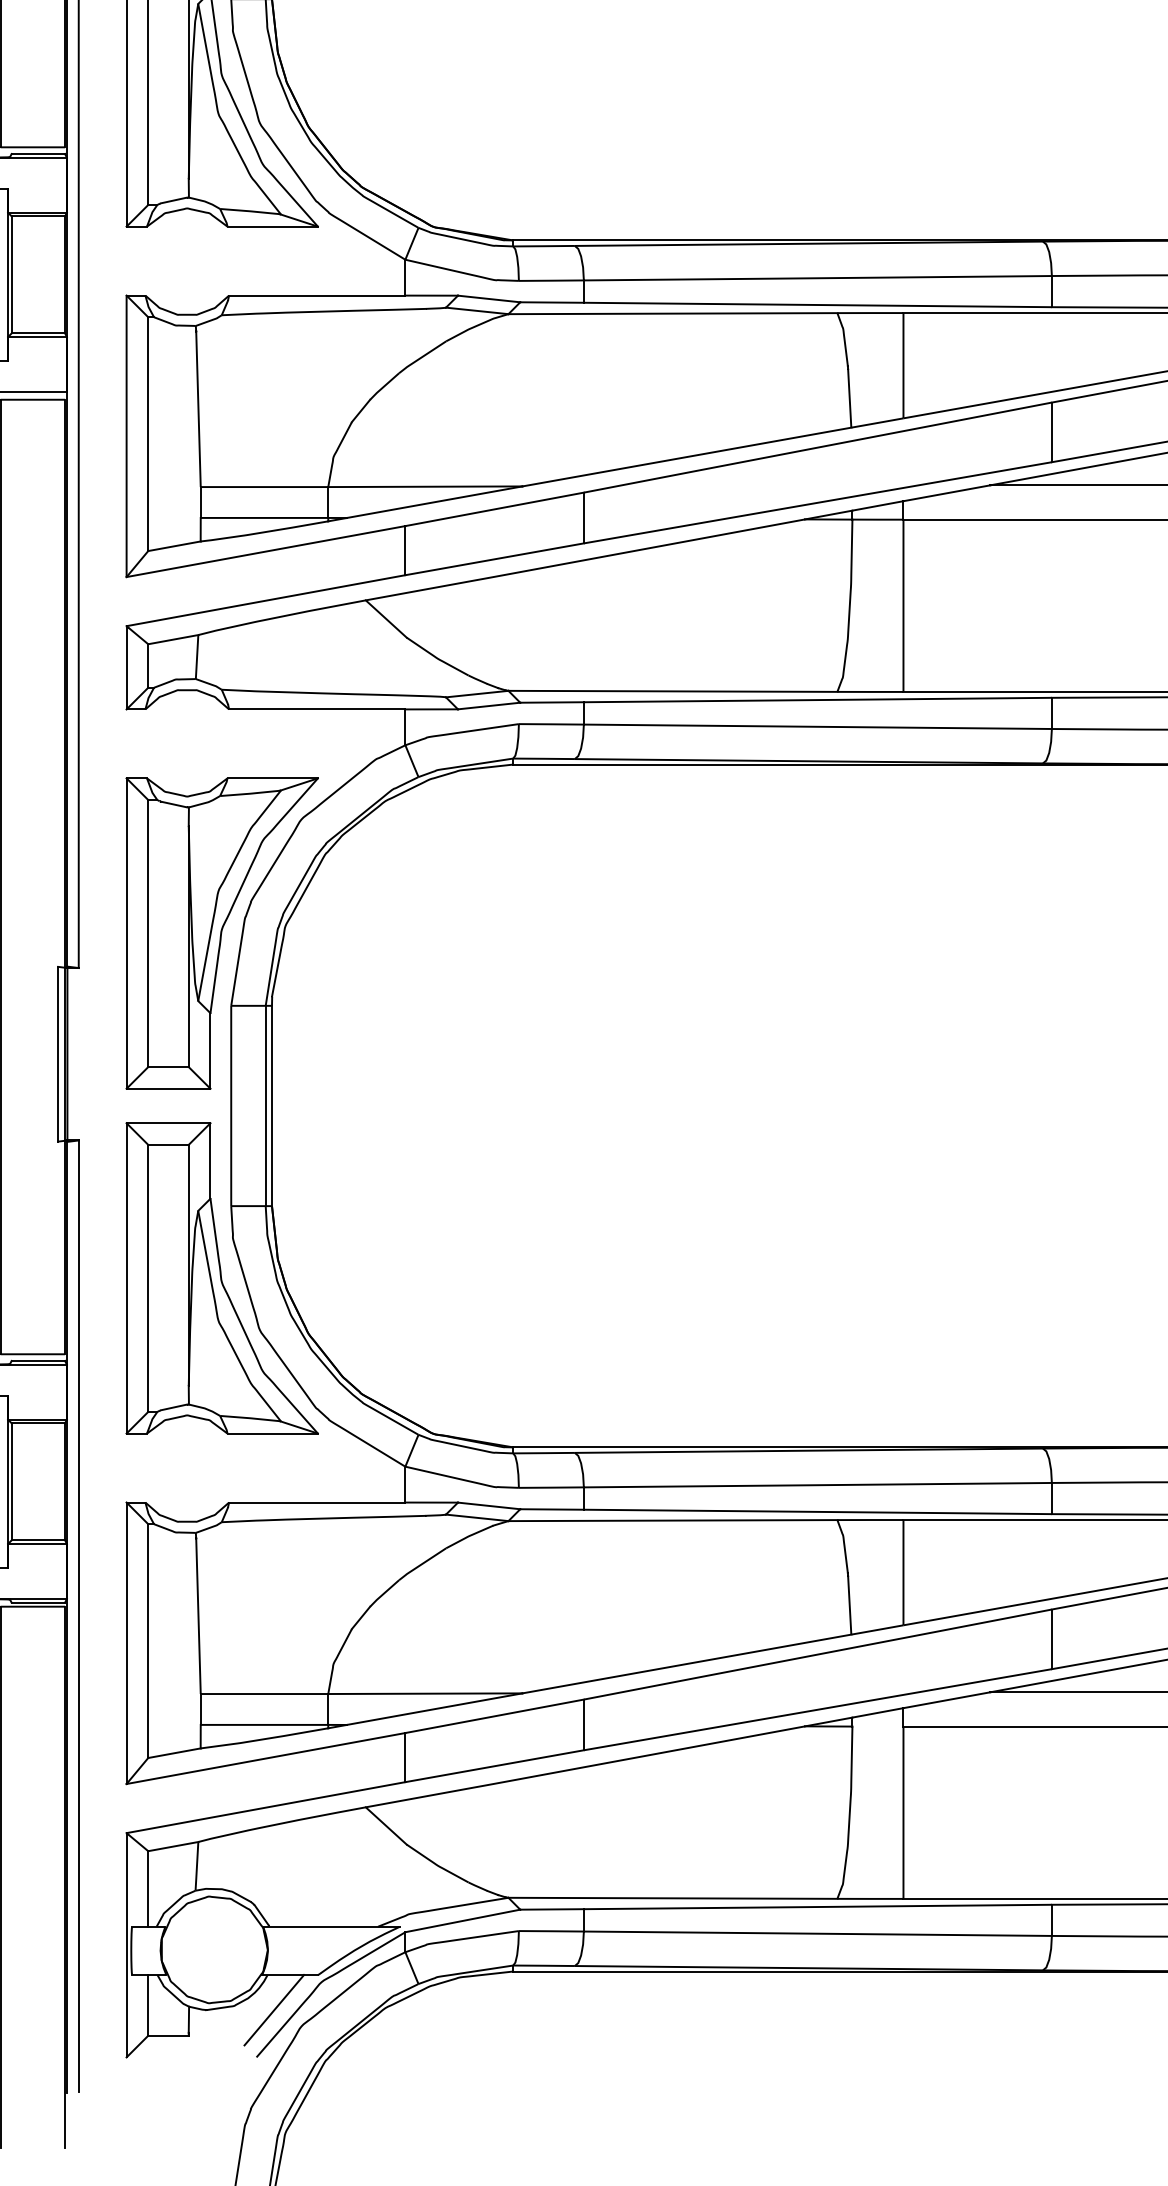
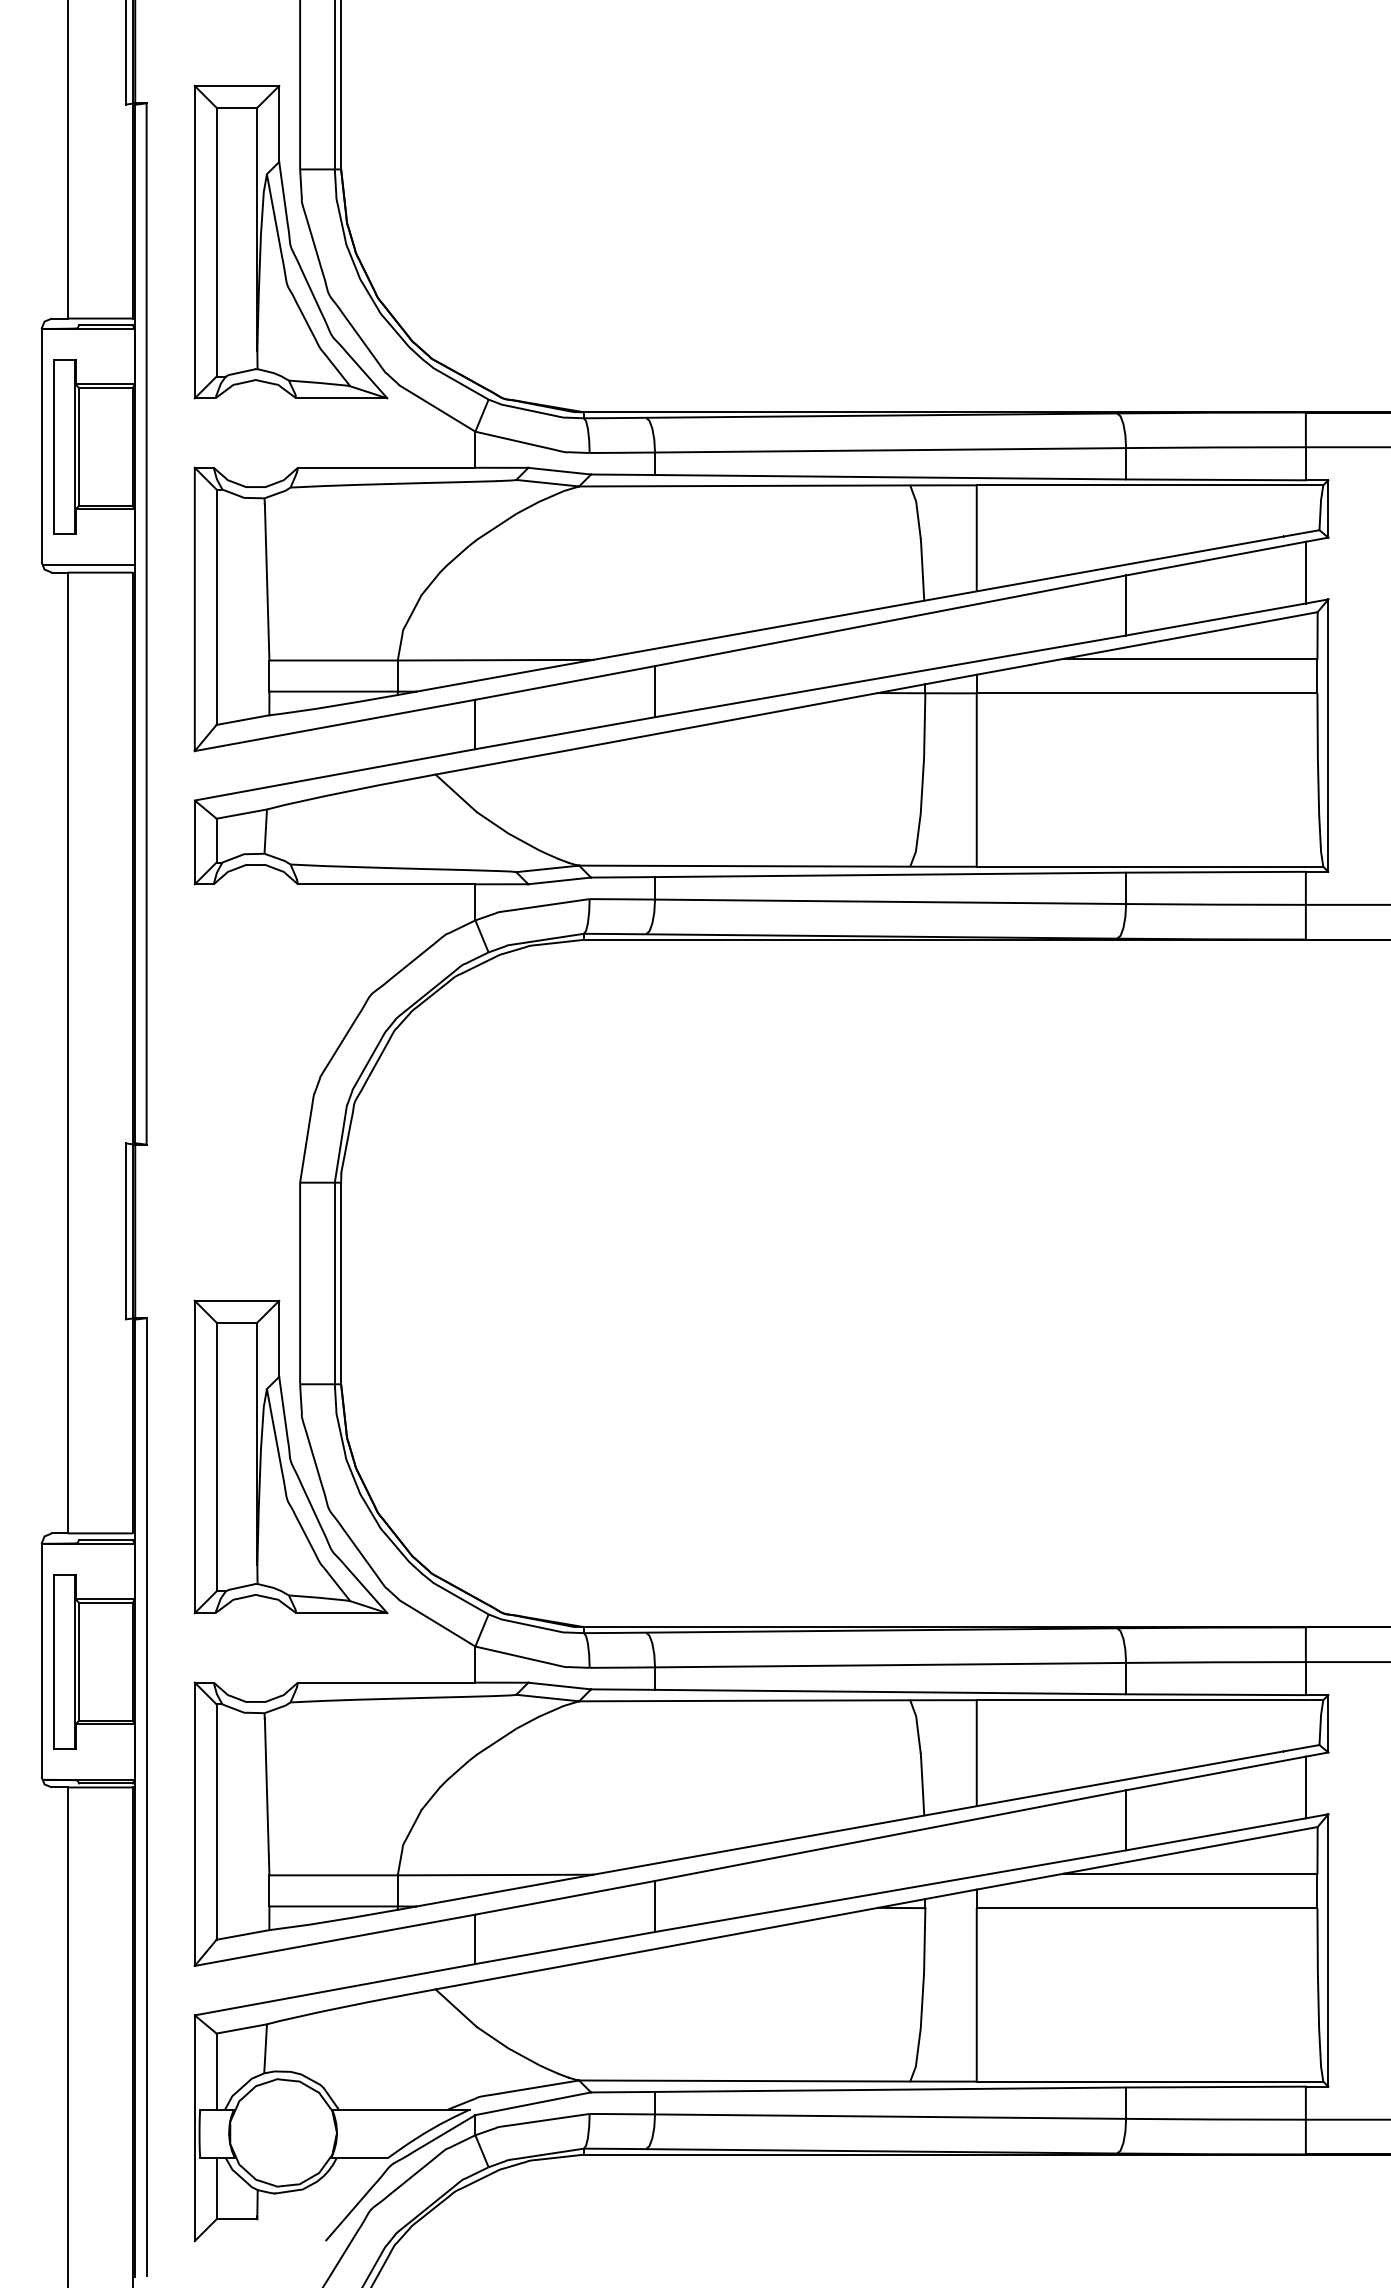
part: (221, 933) -> (290, 1109), removed
line: (274, 2010) -> (343, 2193), removed

